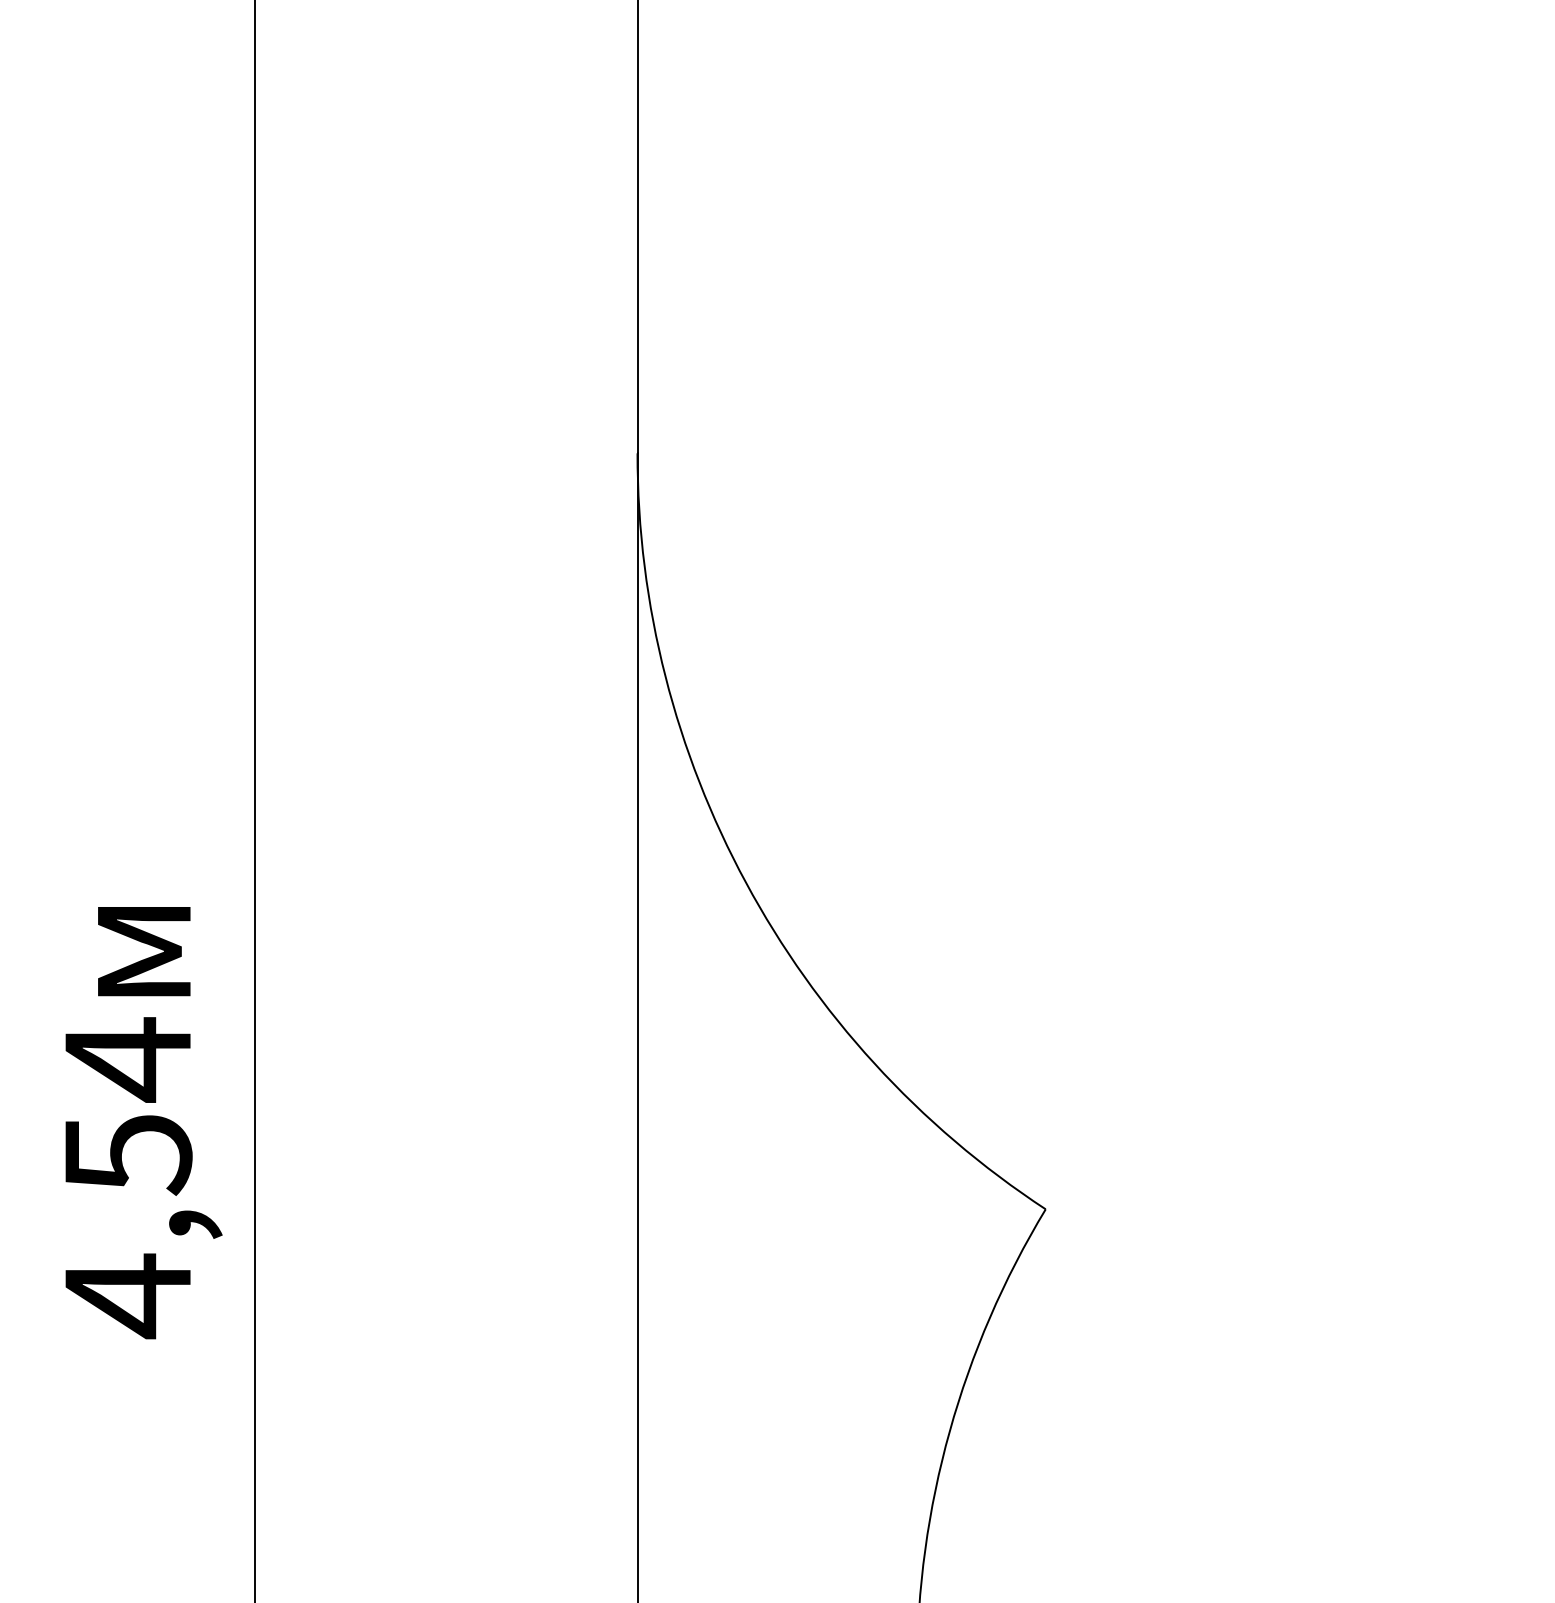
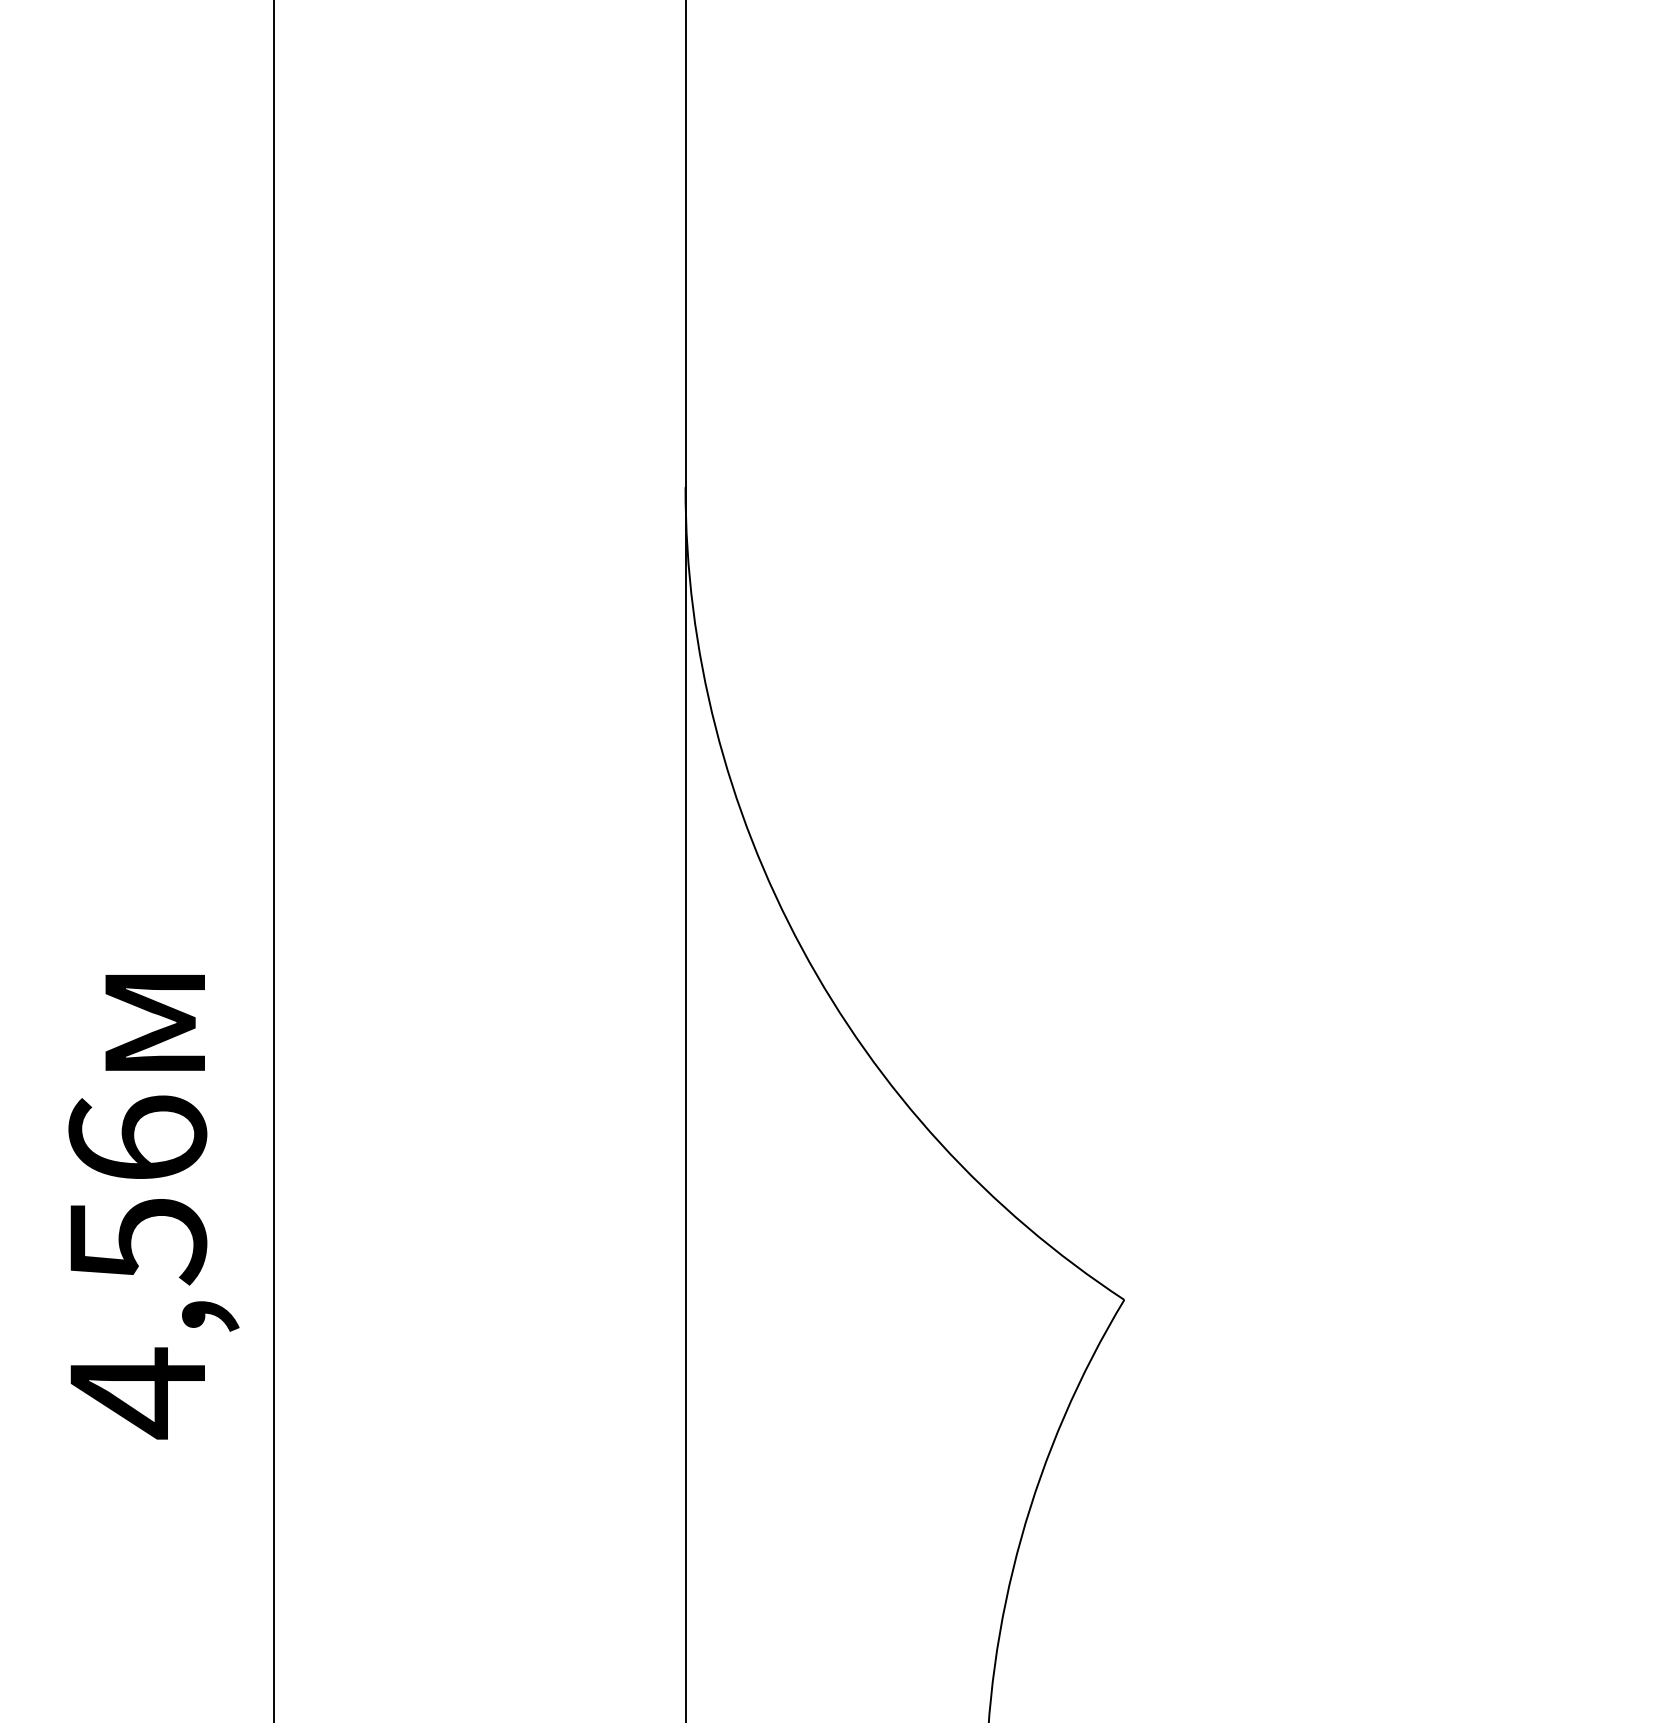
text: (127, 1059) -> (137, 1138), 4,54 -> 4,56

